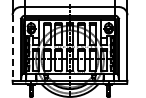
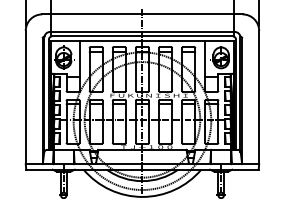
line: (12, 48) -> (25, 98), dashed -> solid

